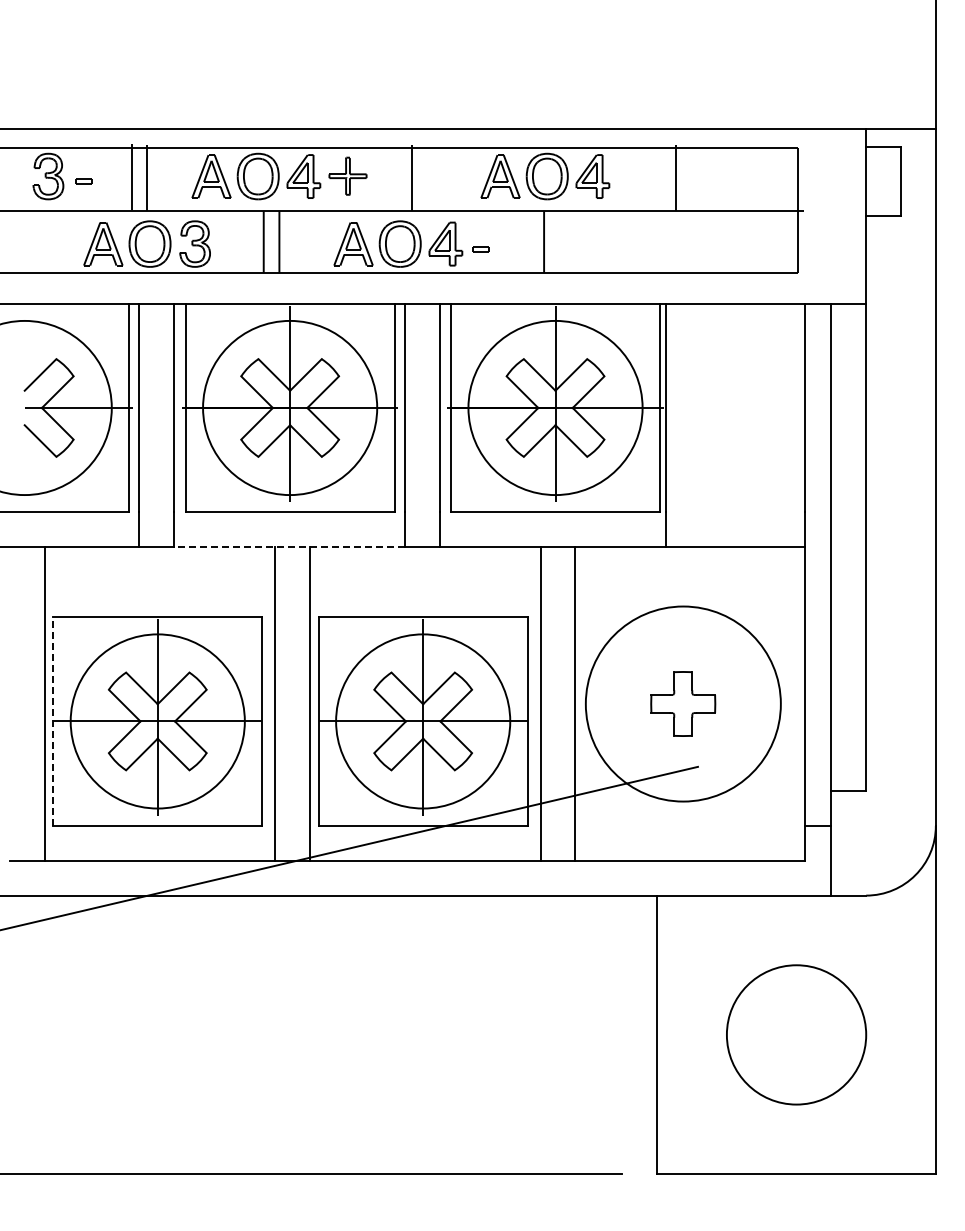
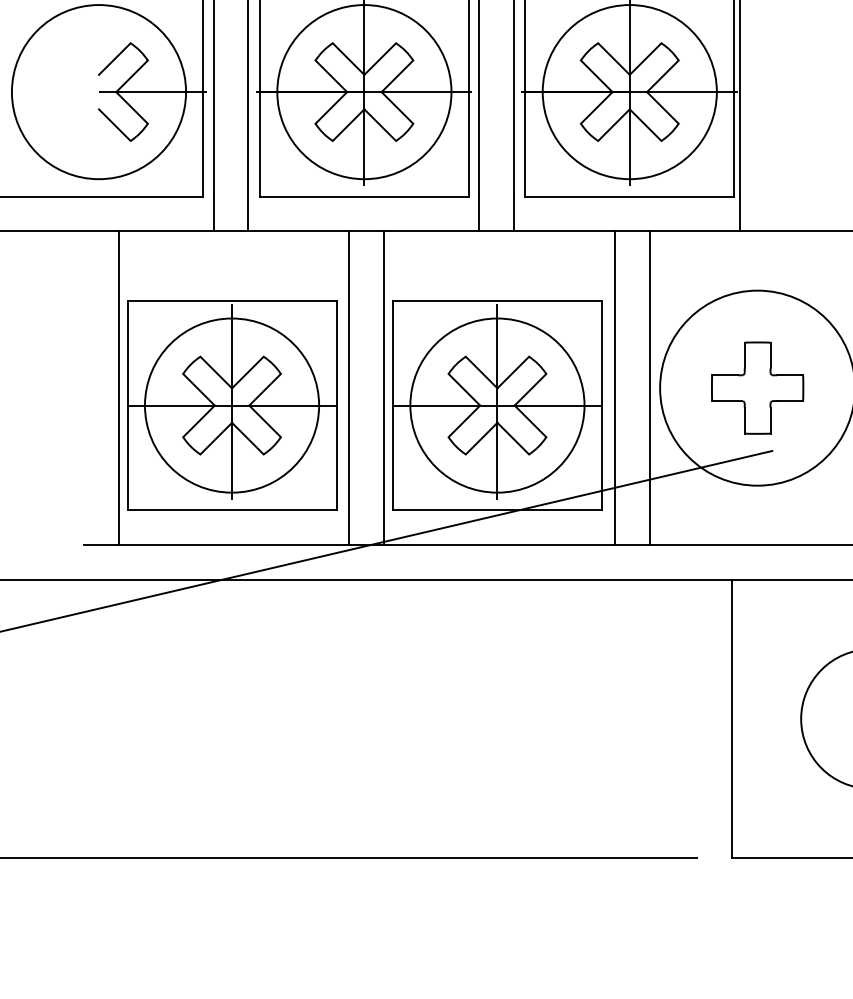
line: (288, 547) -> (362, 231), dashed -> solid
part: (682, 703) -> (756, 387), size x1.43
line: (53, 720) -> (127, 404), dashed -> solid

